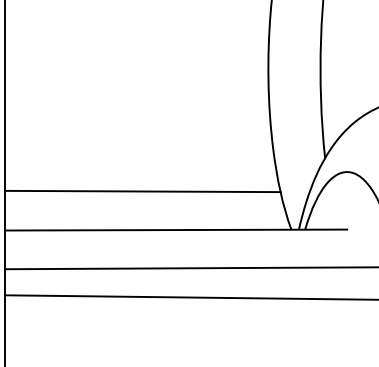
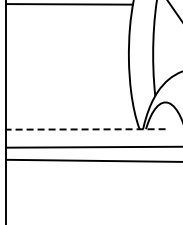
line: (142, 191) -> (70, 111), removed
line: (175, 230) -> (85, 129), solid -> dashed

